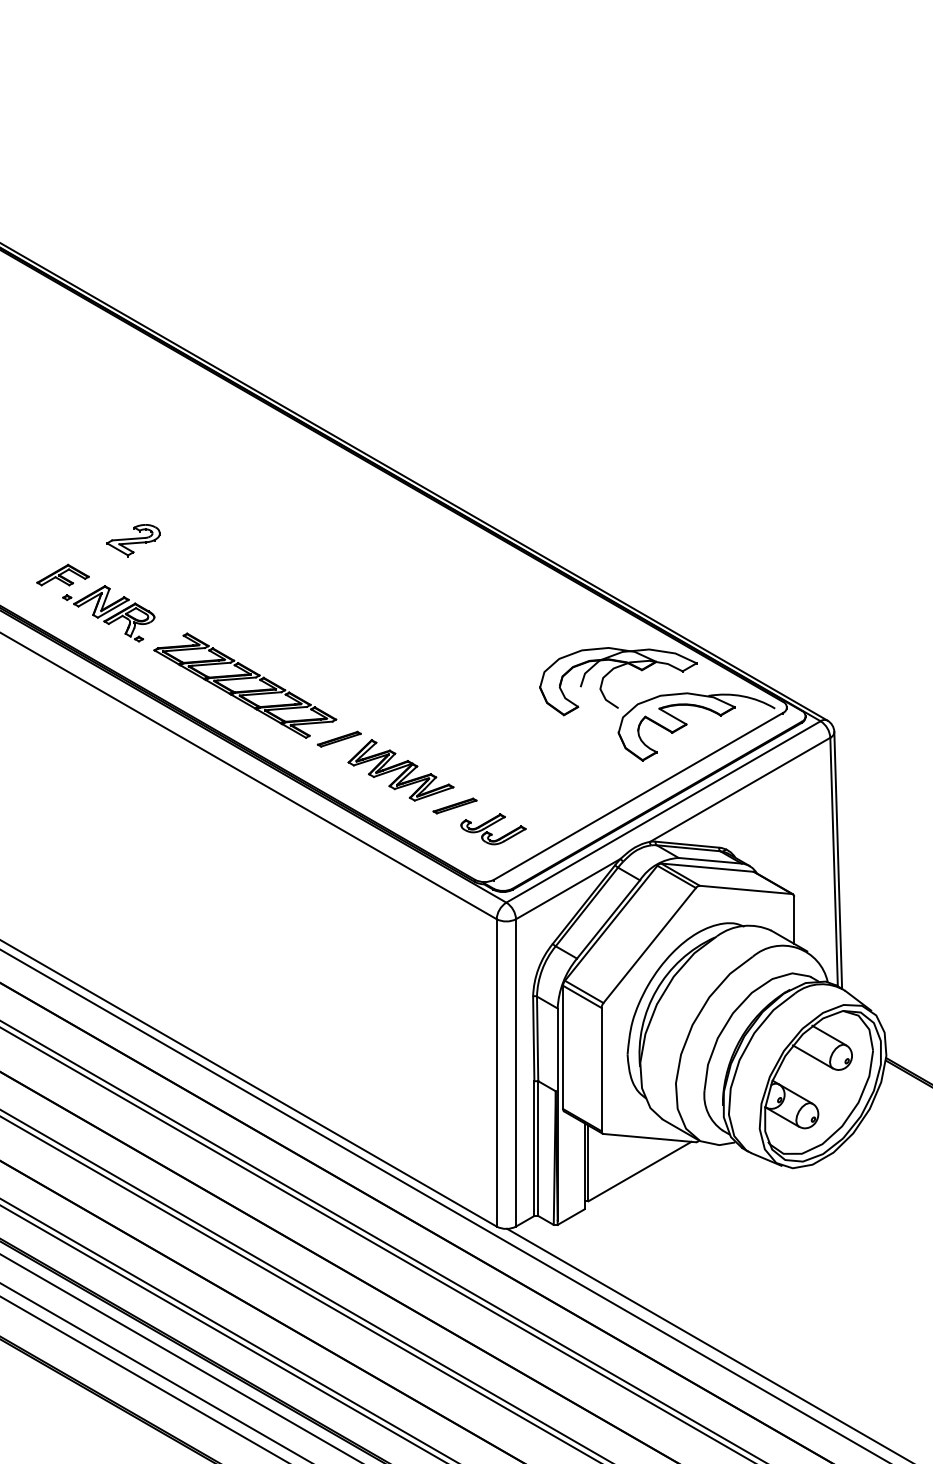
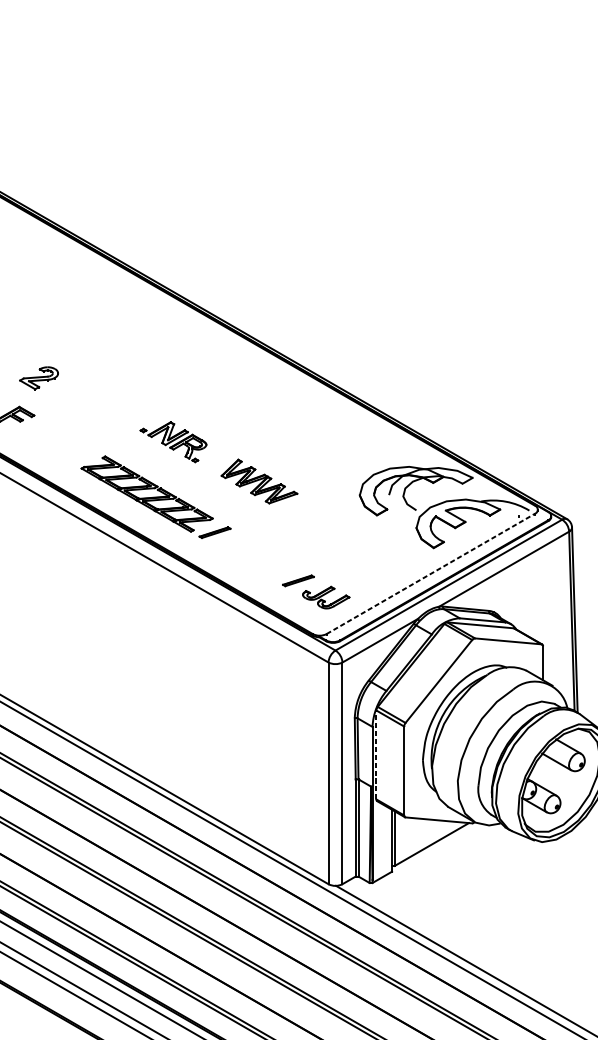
part: (133, 540) -> (39, 378), moved
part: (108, 613) -> (173, 441), moved
part: (400, 770) -> (259, 481), moved
line: (638, 796) -> (430, 573), solid -> dashed
line: (563, 1047) -> (376, 755), solid -> dashed

